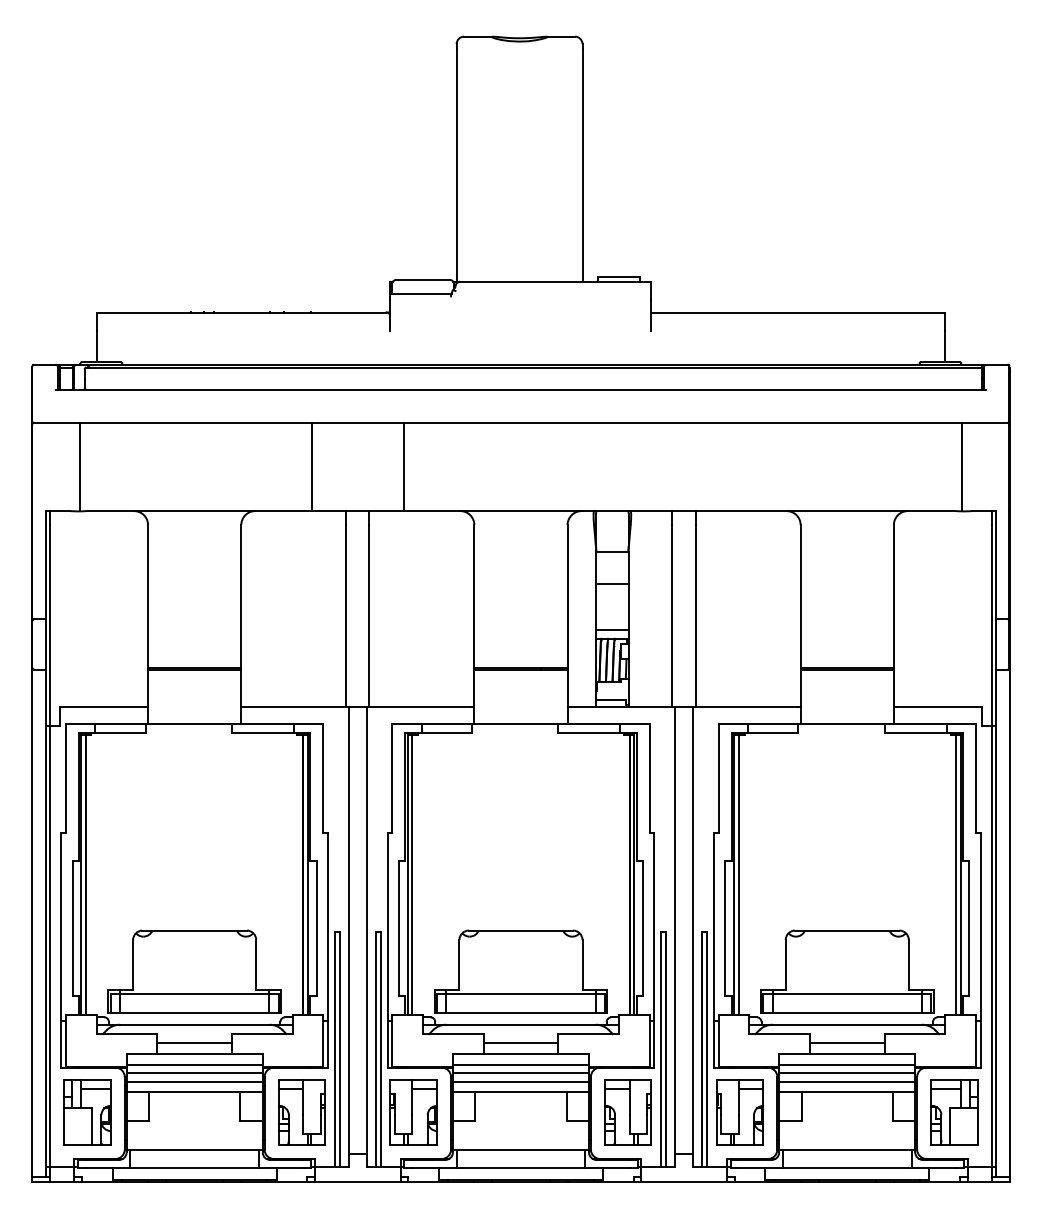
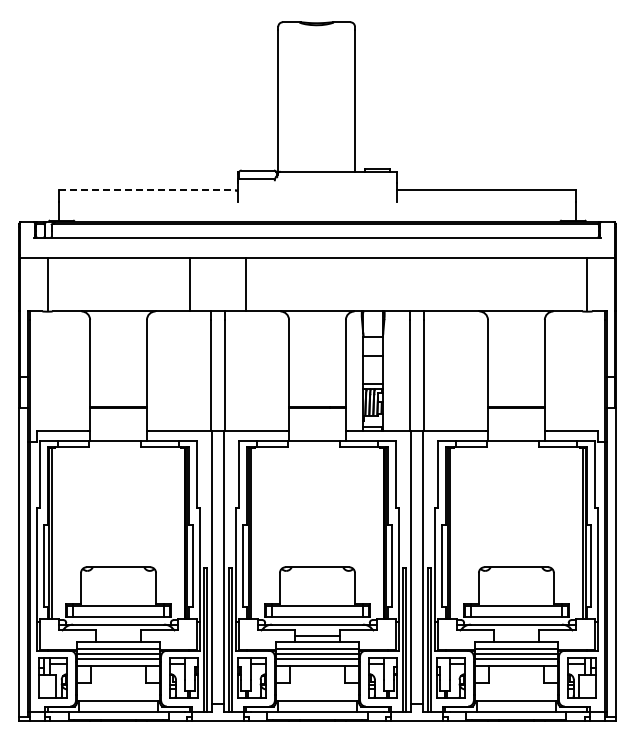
line: (242, 312) -> (147, 190), solid -> dashed
line: (194, 1044) -> (118, 636), removed
line: (847, 1044) -> (516, 636), removed

